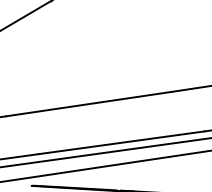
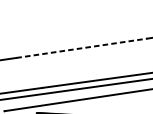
line: (88, 104) -> (81, 48), solid -> dashed

